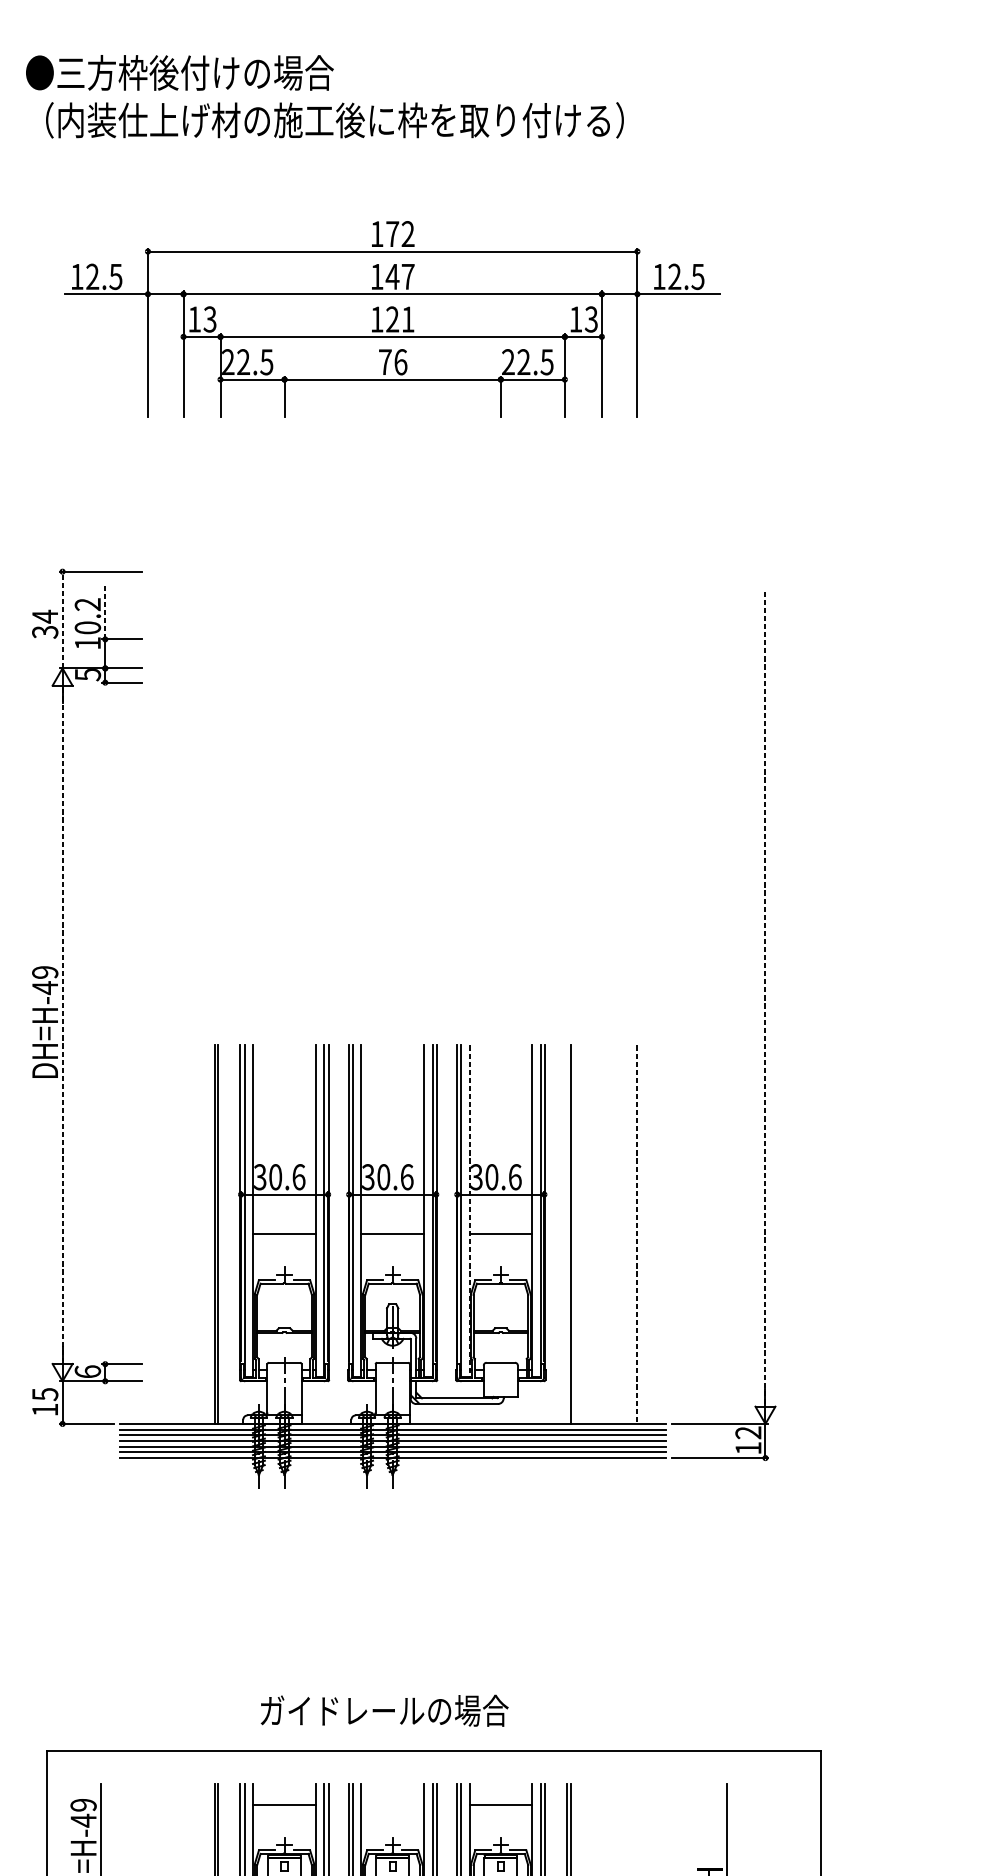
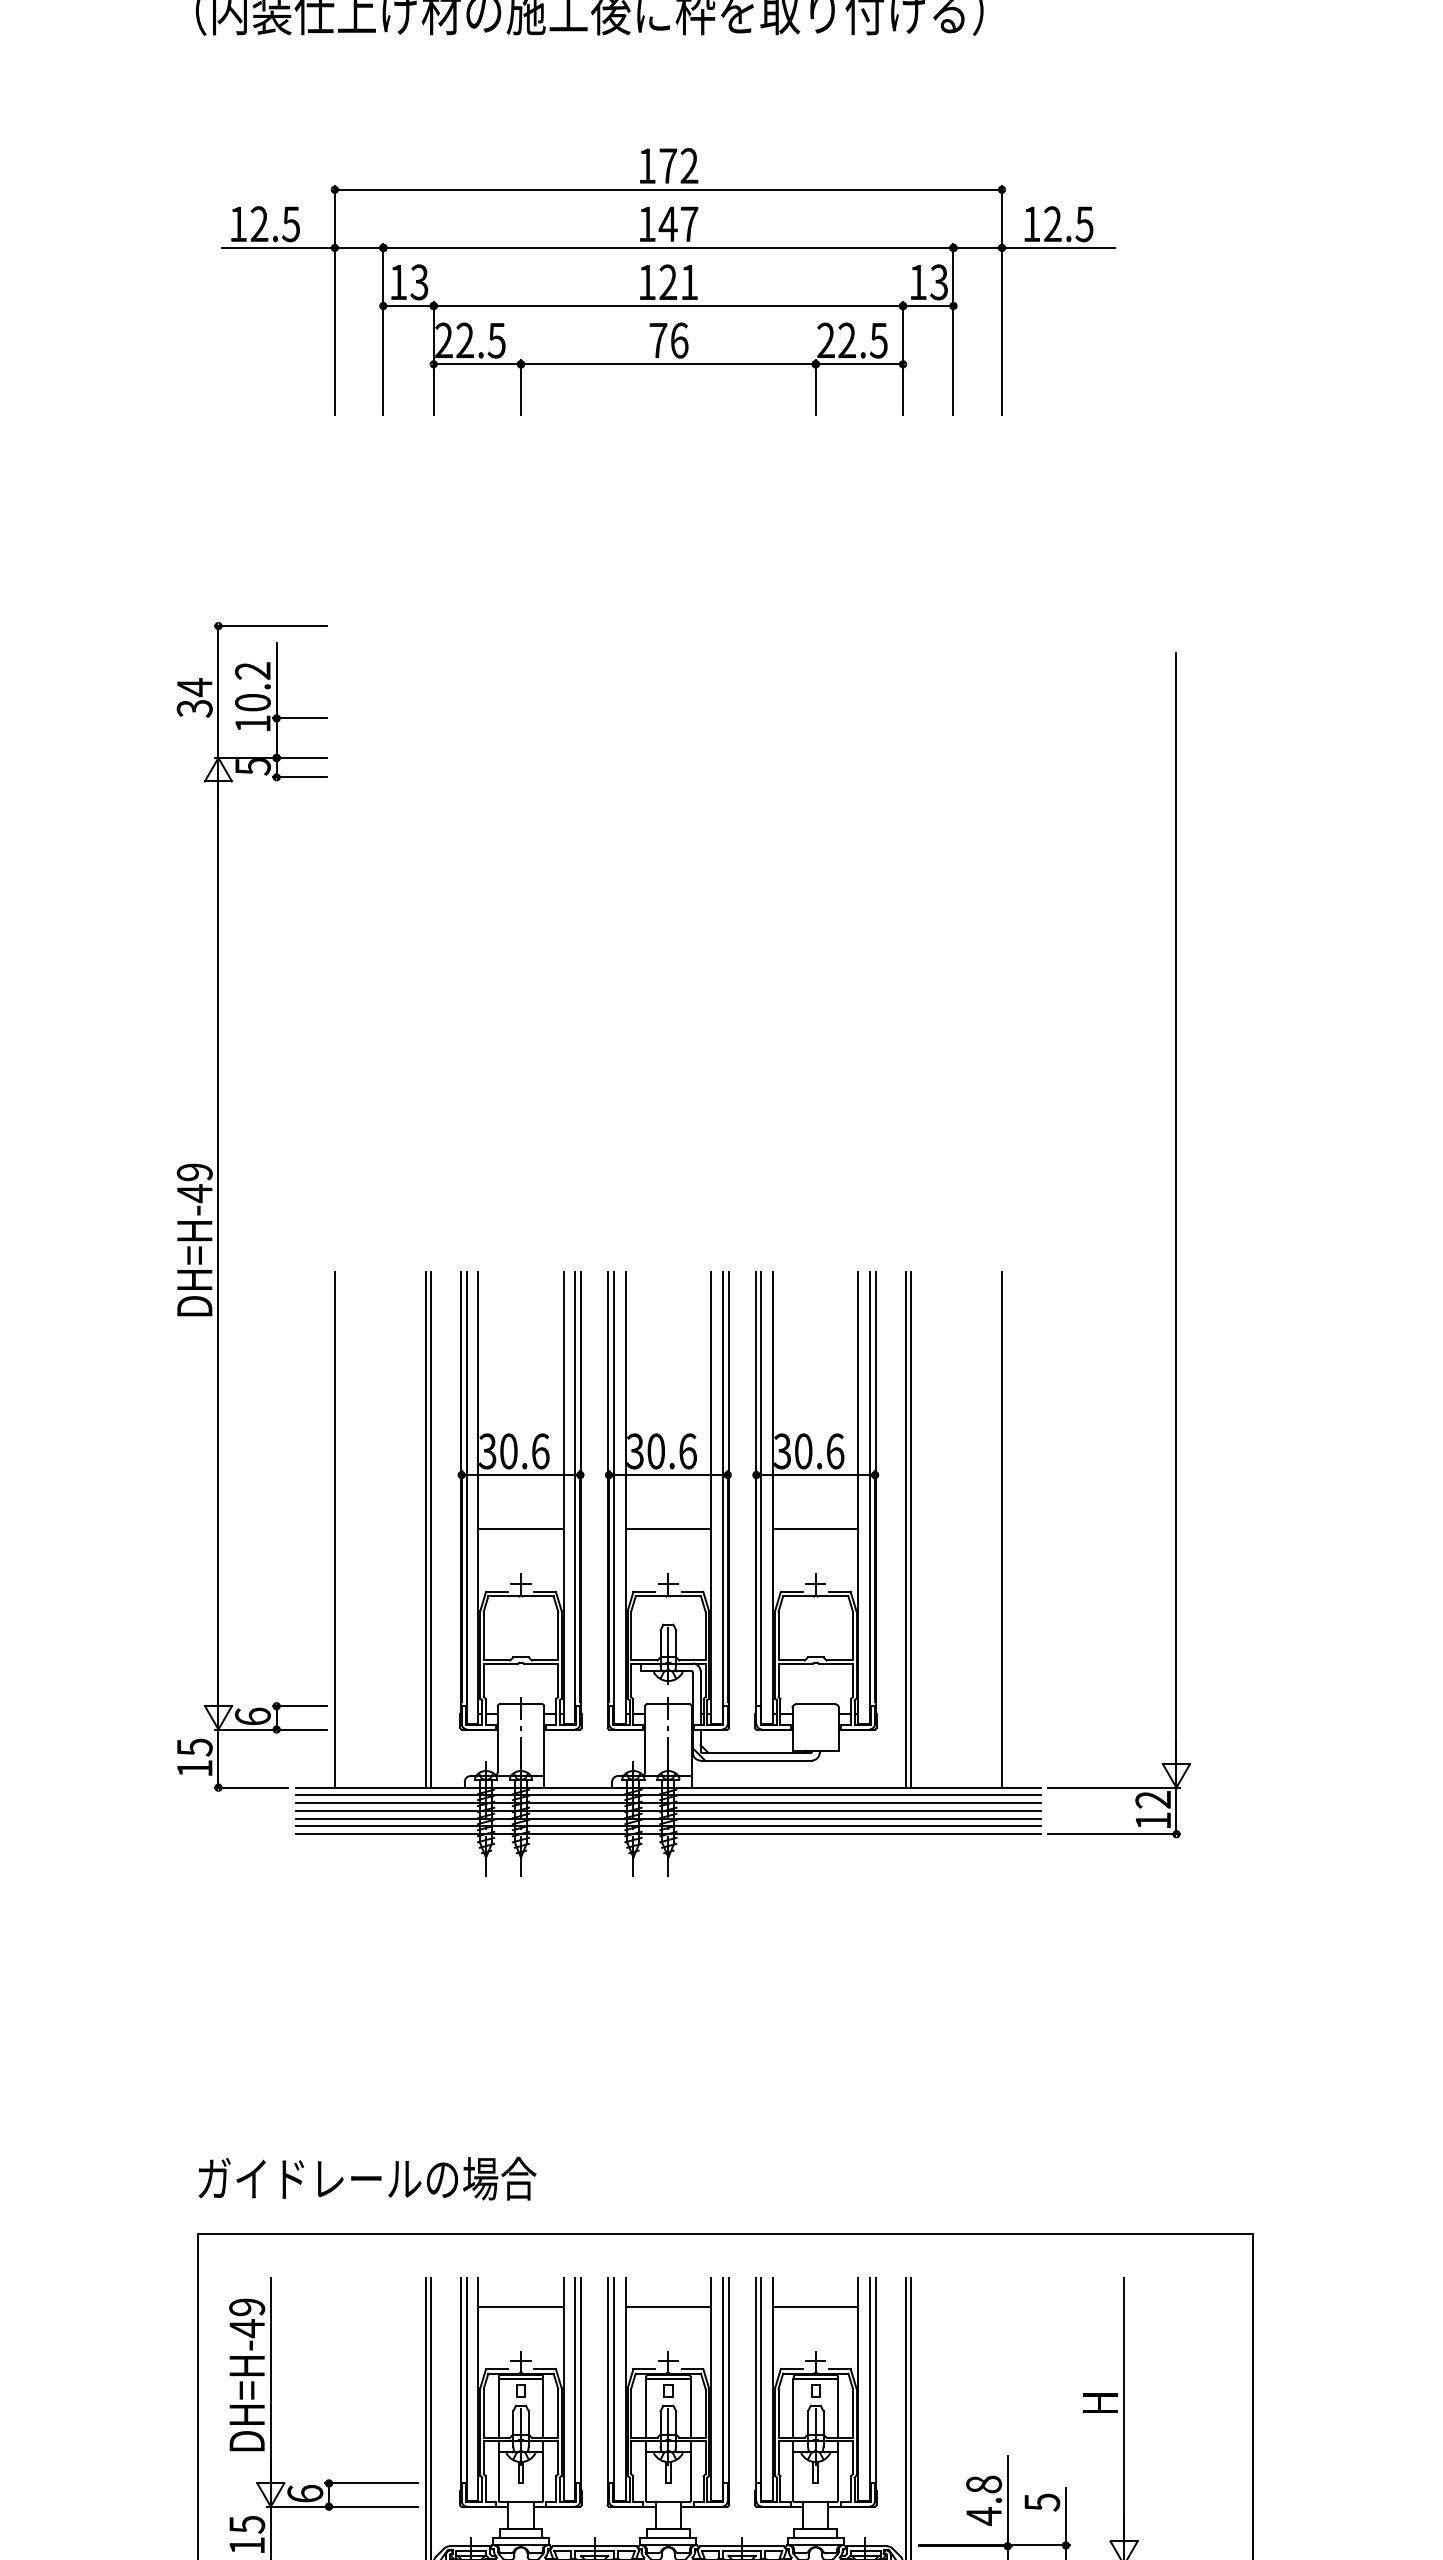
line: (105, 611) -> (276, 680), dashed -> solid
line: (62, 620) -> (218, 692), dashed -> solid
line: (765, 997) -> (1176, 1206), dashed -> solid
line: (62, 1024) -> (218, 1243), dashed -> solid
line: (469, 1211) -> (773, 1497), dashed -> solid
line: (147, 1234) -> (334, 1529), added
line: (567, 1234) -> (906, 1529), added
line: (637, 1234) -> (1001, 1529), dashed -> solid
text: (384, 1710) -> (367, 2178), moved
line: (392, 1804) -> (668, 2306), added

